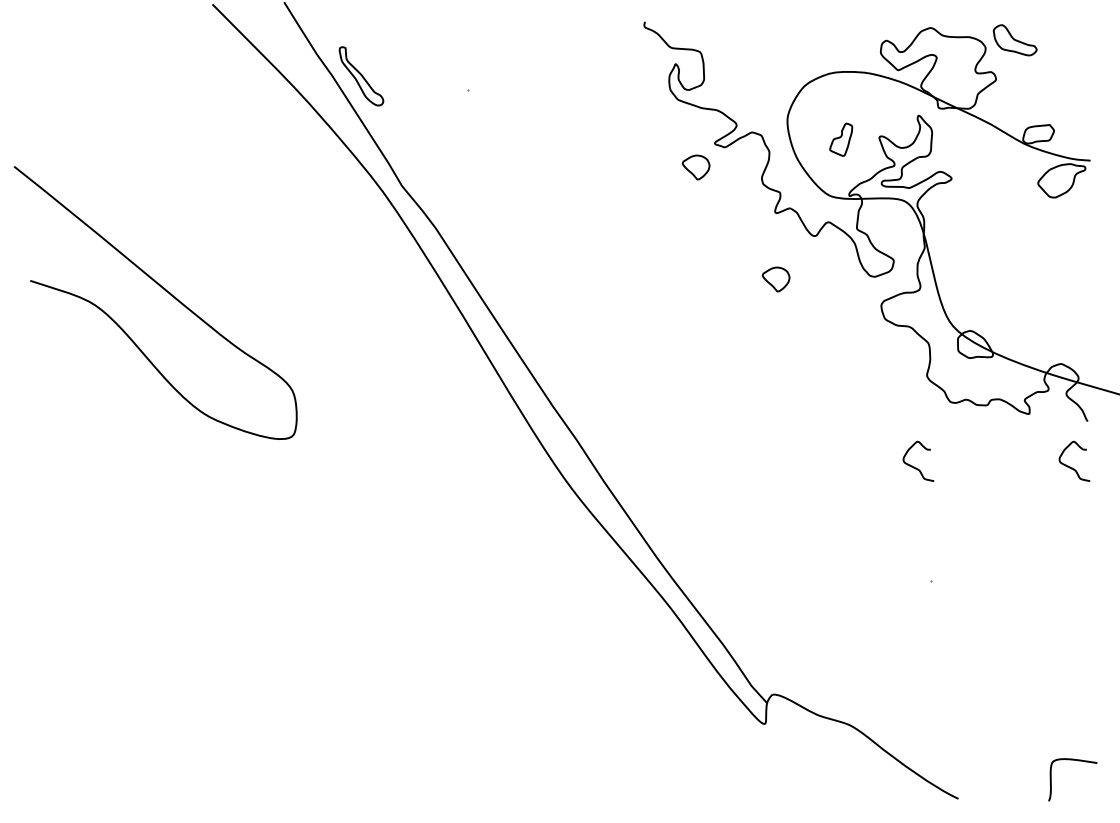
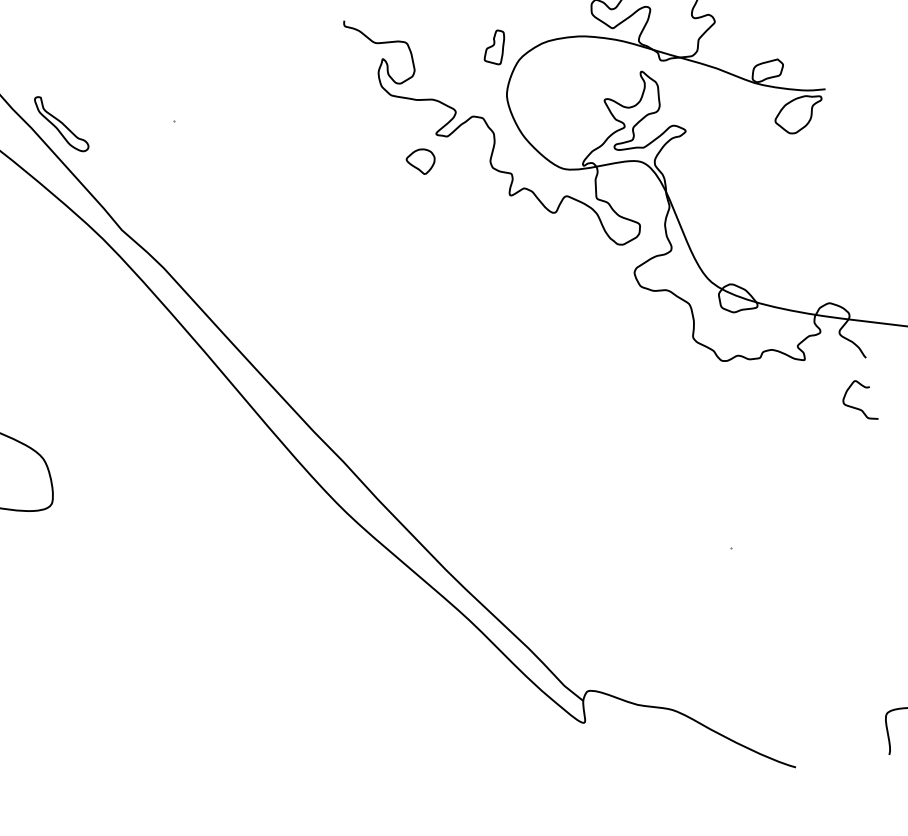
part: (841, 139) -> (494, 47), moved
part: (775, 279) -> (521, 263), removed
curve: (914, 466) -> (695, 433), removed

